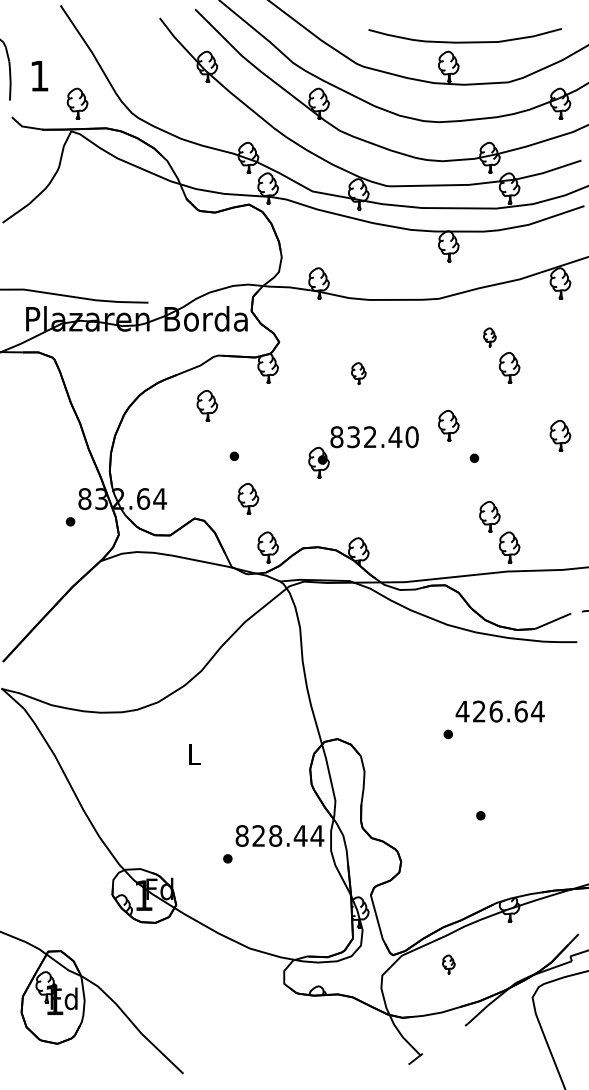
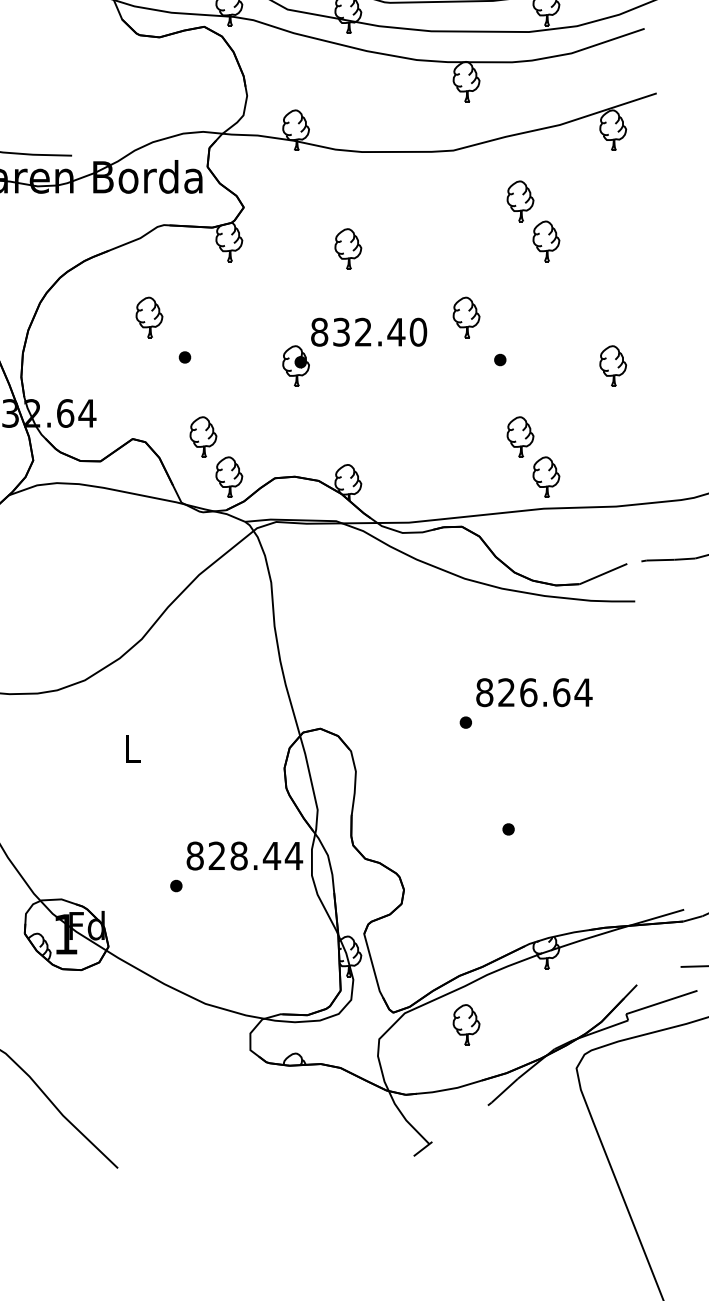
part: (489, 337) -> (519, 201), size x1.67
part: (358, 373) -> (347, 248), size x1.43
part: (207, 405) -> (149, 316), moved
part: (560, 435) -> (613, 365), moved
part: (248, 498) -> (203, 436), moved
text: (462, 711) -> (484, 692), 426.64 -> 826.64
part: (448, 964) -> (466, 1024), size x1.67

